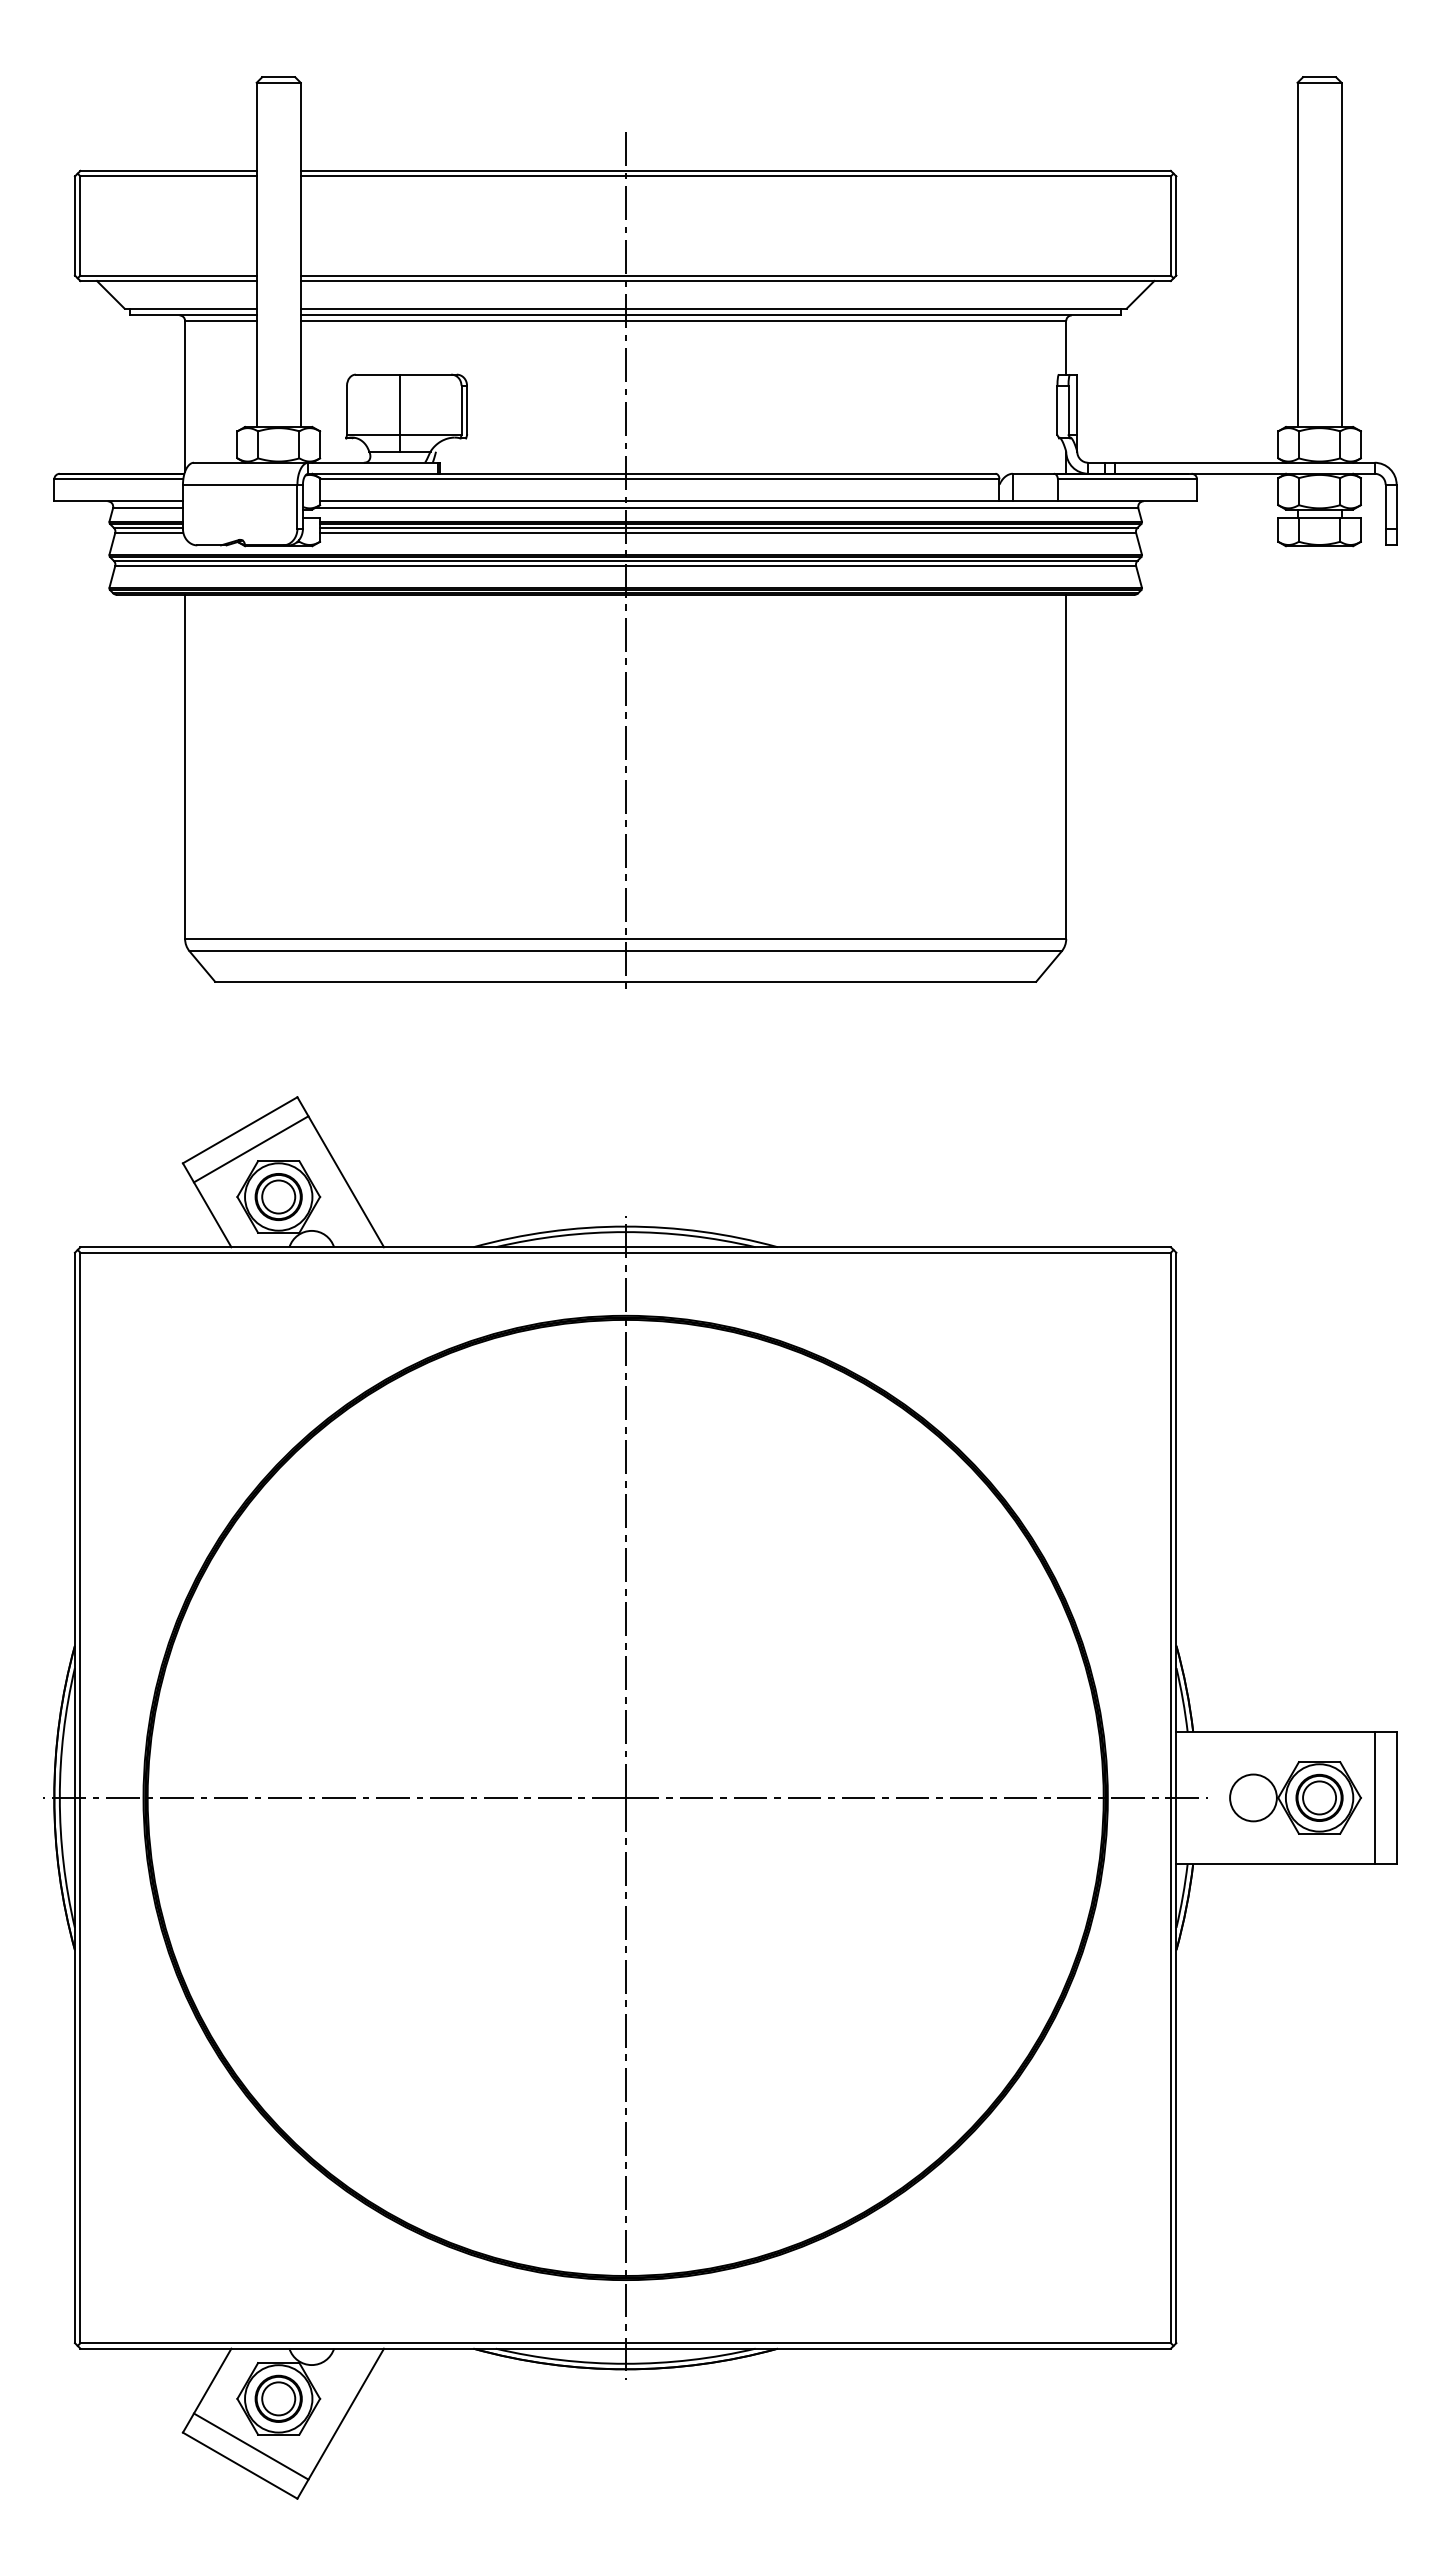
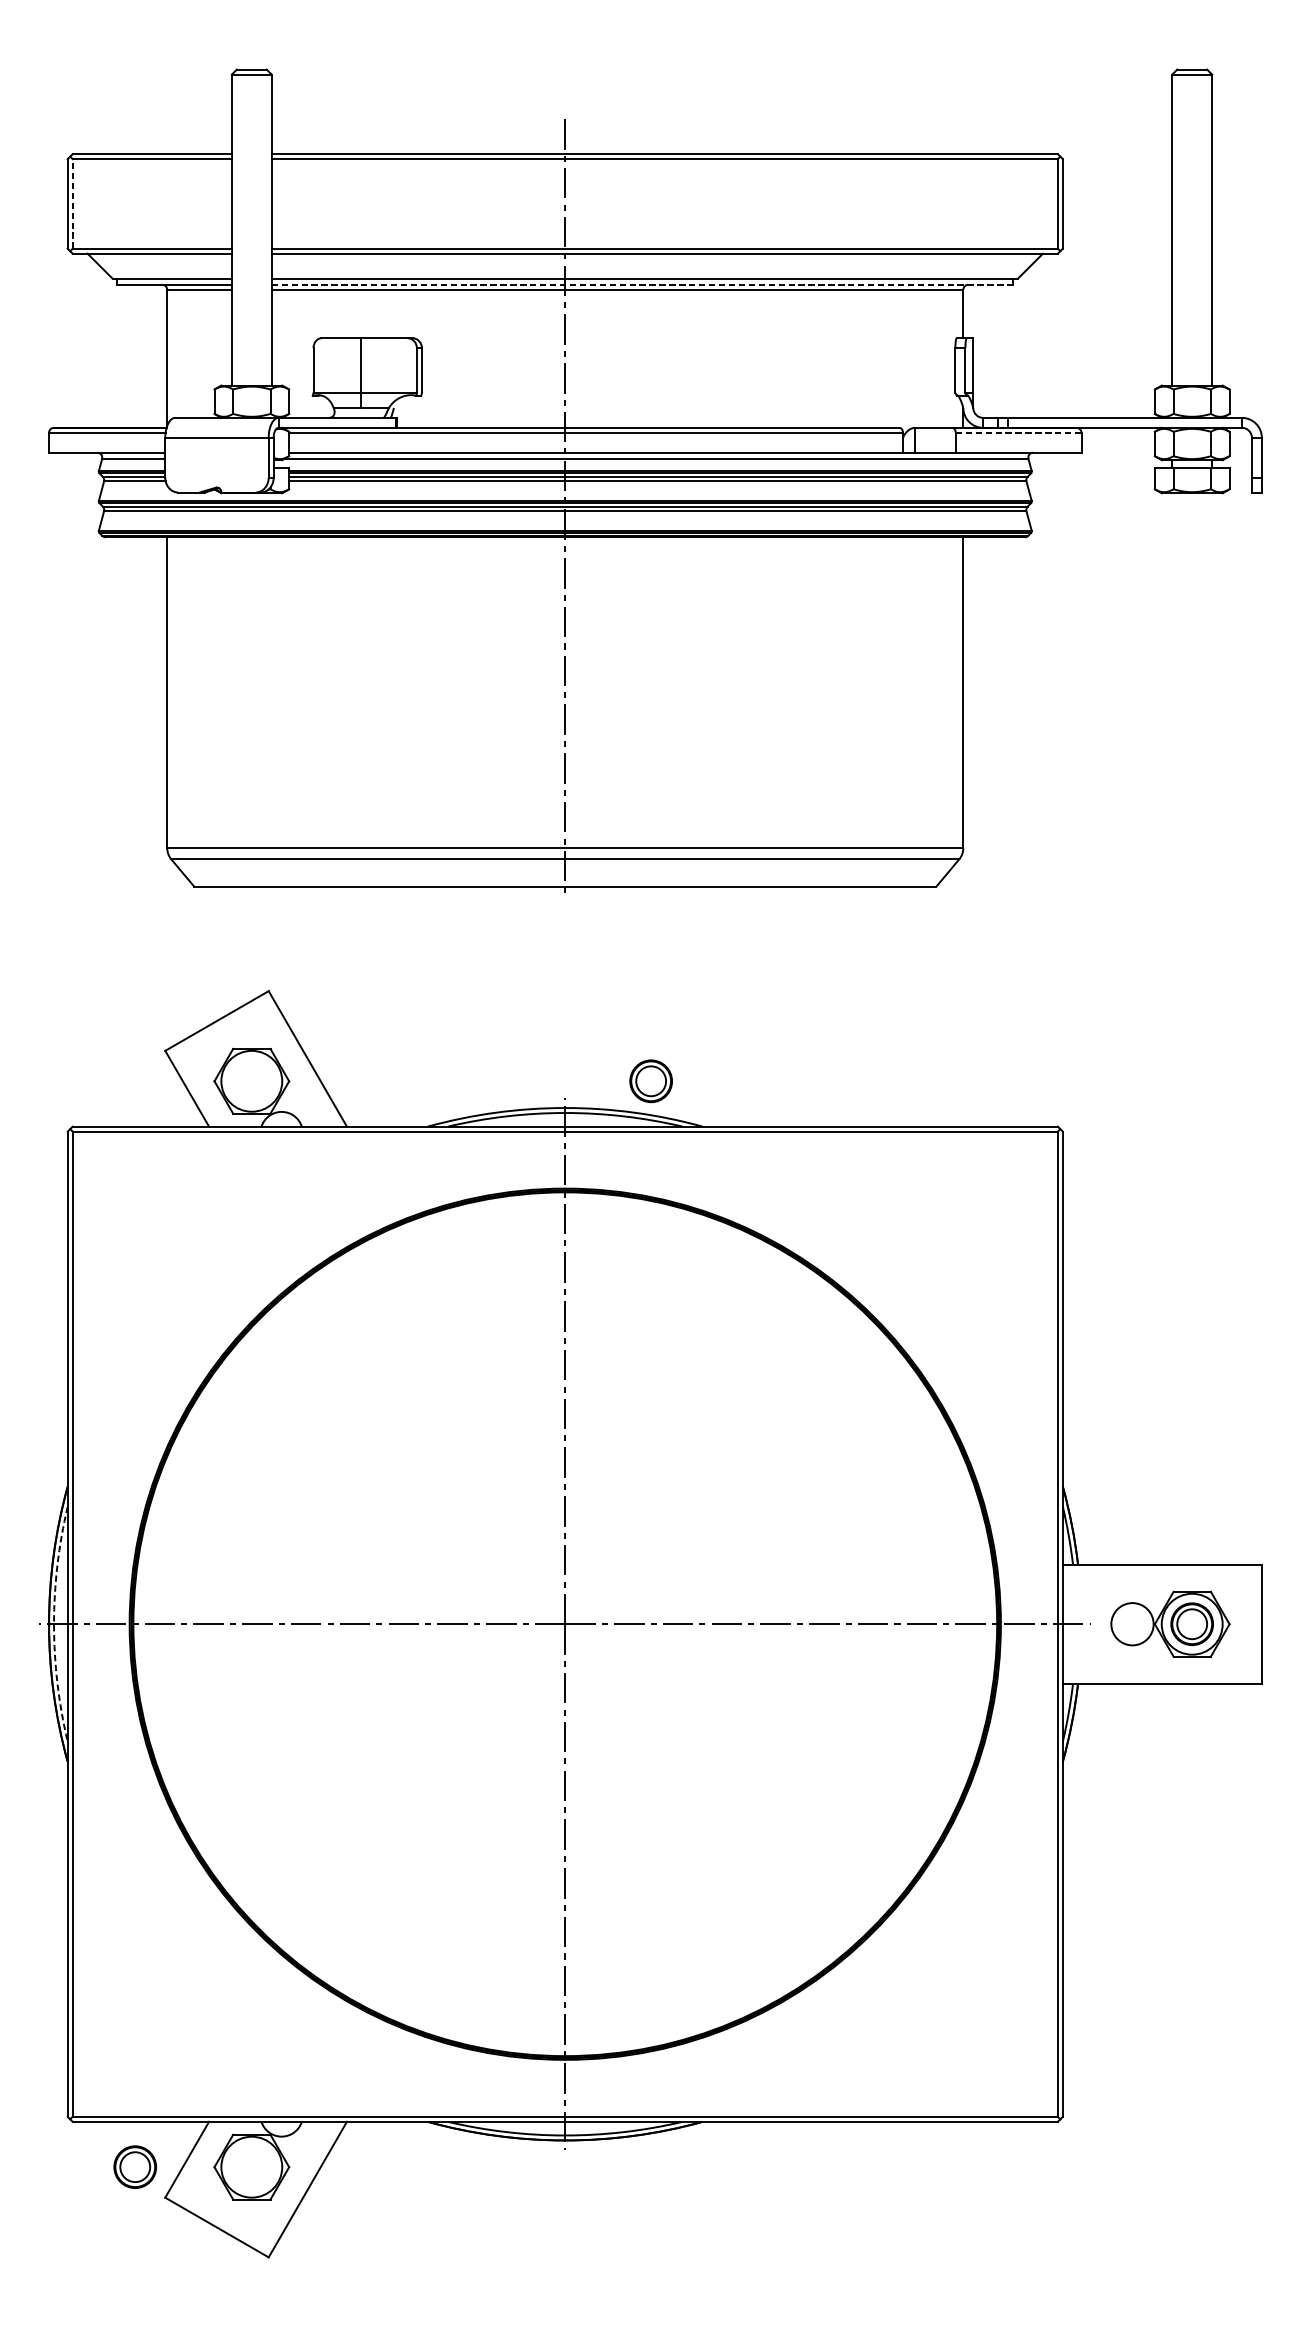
line: (80, 225) -> (72, 203), solid -> dashed
line: (711, 315) -> (642, 284), solid -> dashed
line: (1127, 479) -> (1018, 433), solid -> dashed
line: (250, 1149) -> (226, 1038), removed
part: (278, 1196) -> (650, 1080), moved
arc: (59, 1797) -> (53, 1623), solid -> dashed
line: (1374, 1797) -> (1241, 1623), removed
part: (278, 2398) -> (135, 2166), moved
line: (250, 2446) -> (226, 2210), removed

